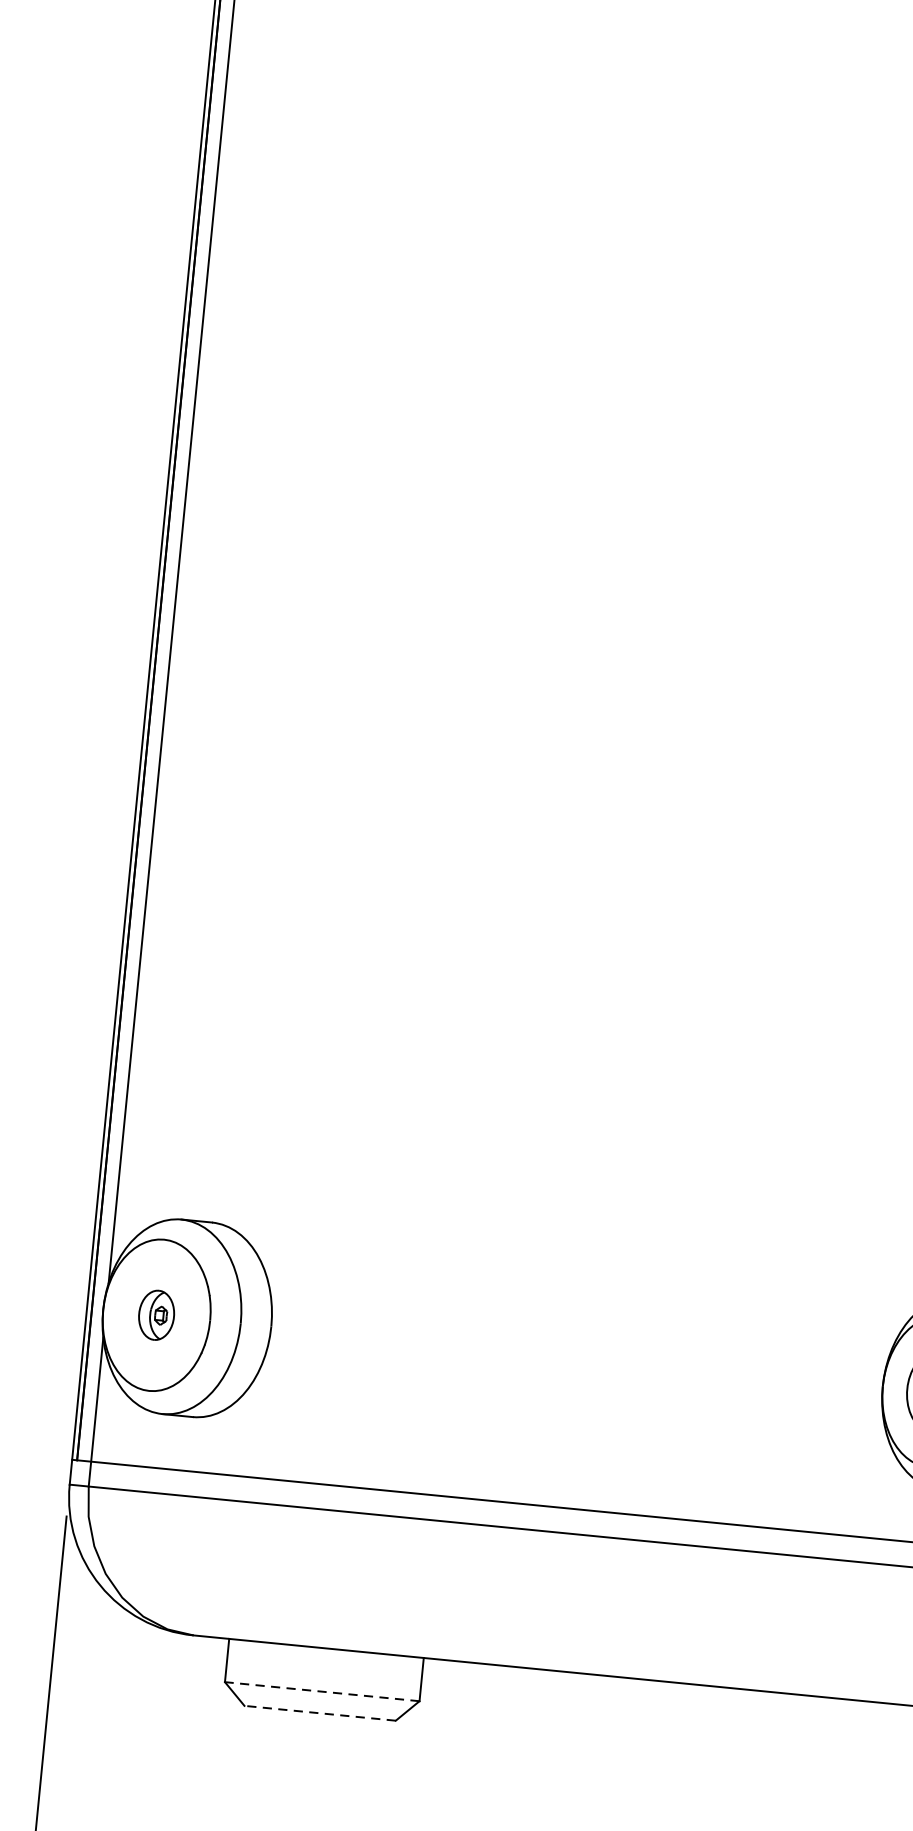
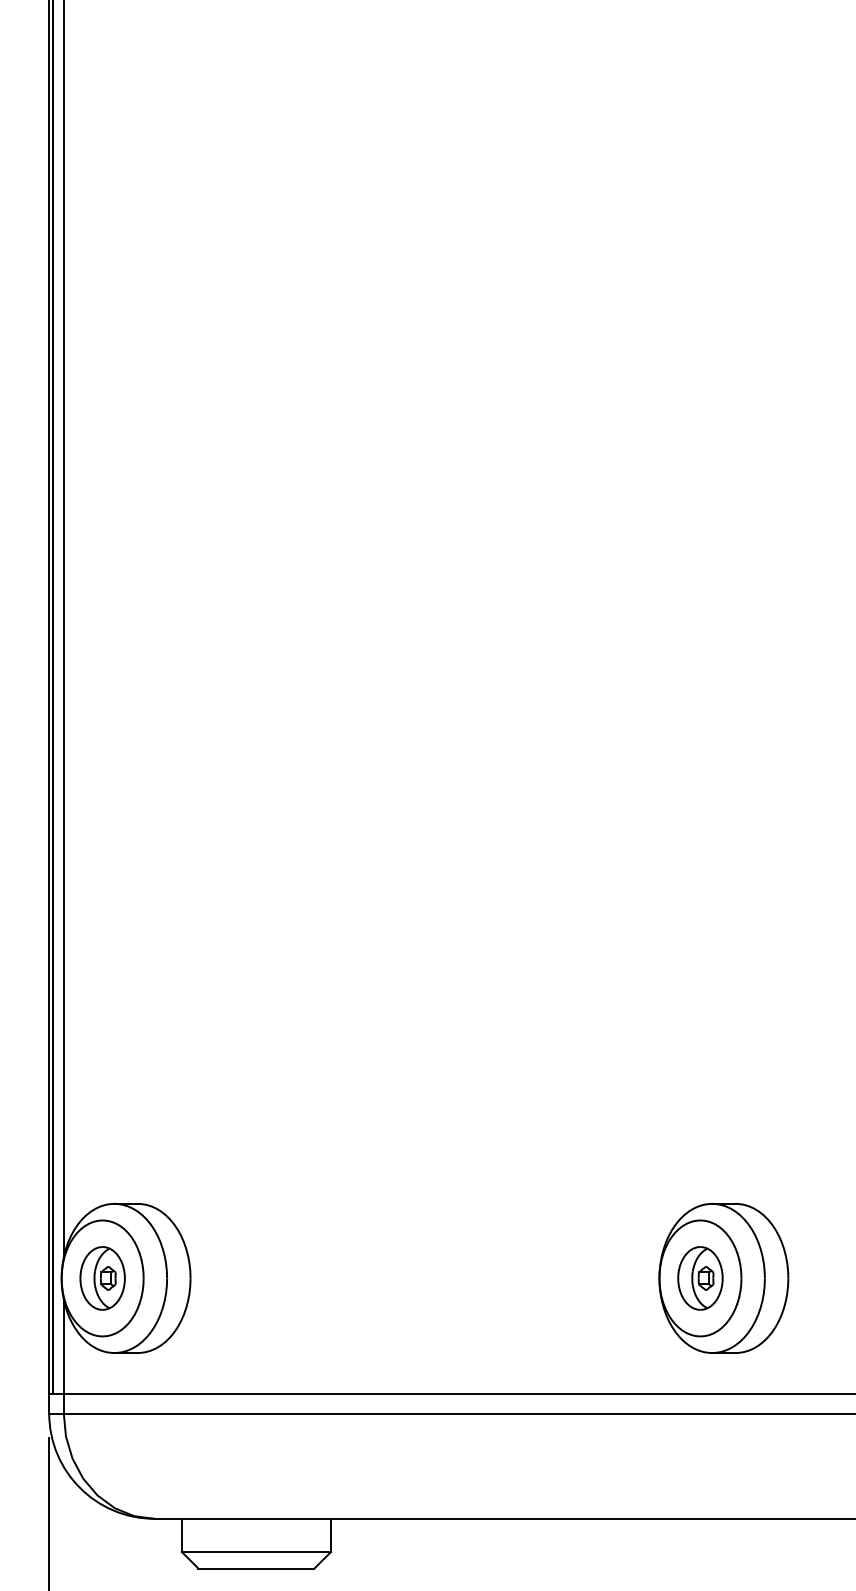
part: (156, 1315) -> (102, 1278), size x1.67
line: (322, 1691) -> (256, 1551), dashed -> solid
line: (318, 1713) -> (255, 1568), dashed -> solid

